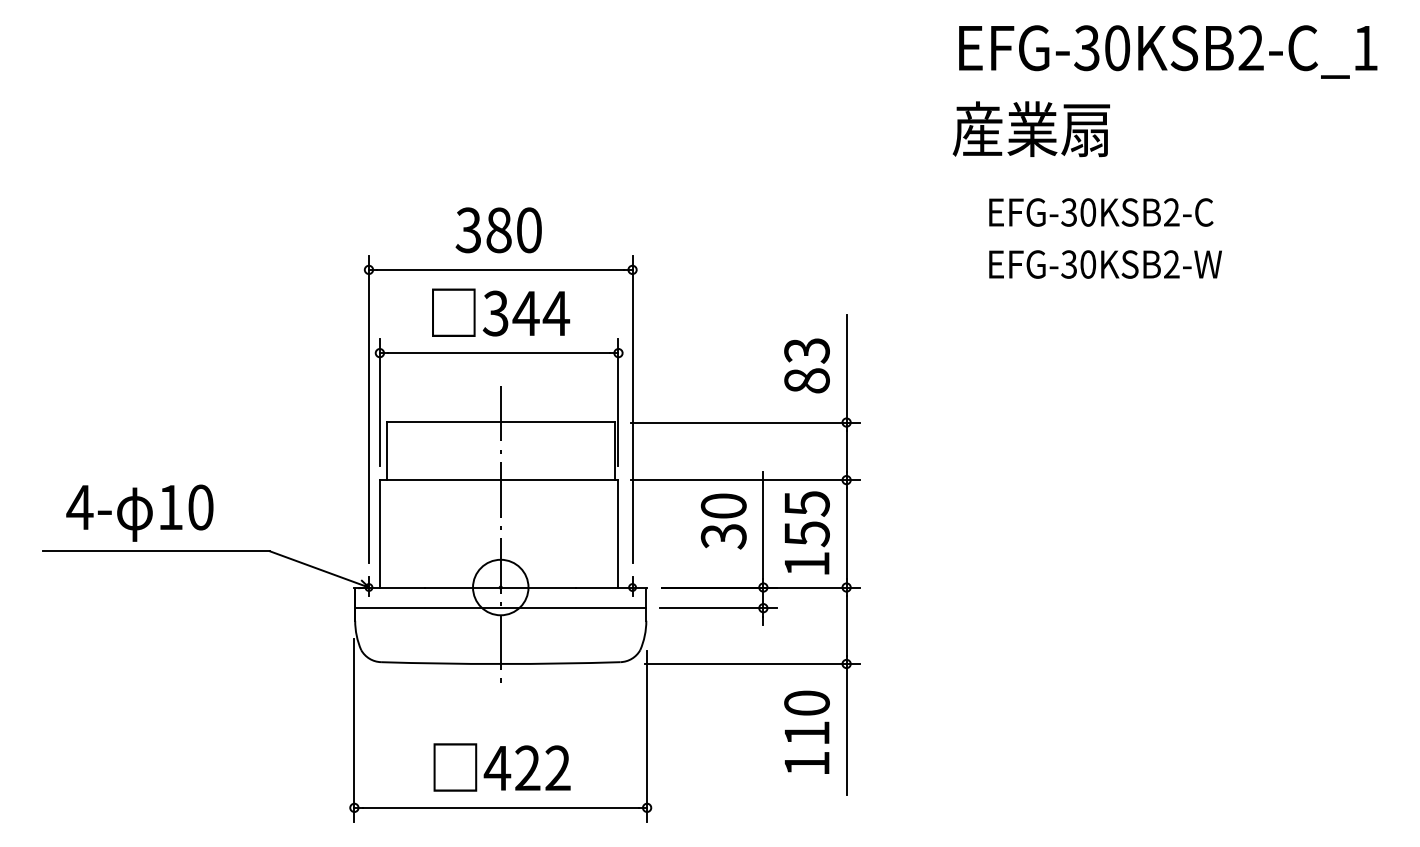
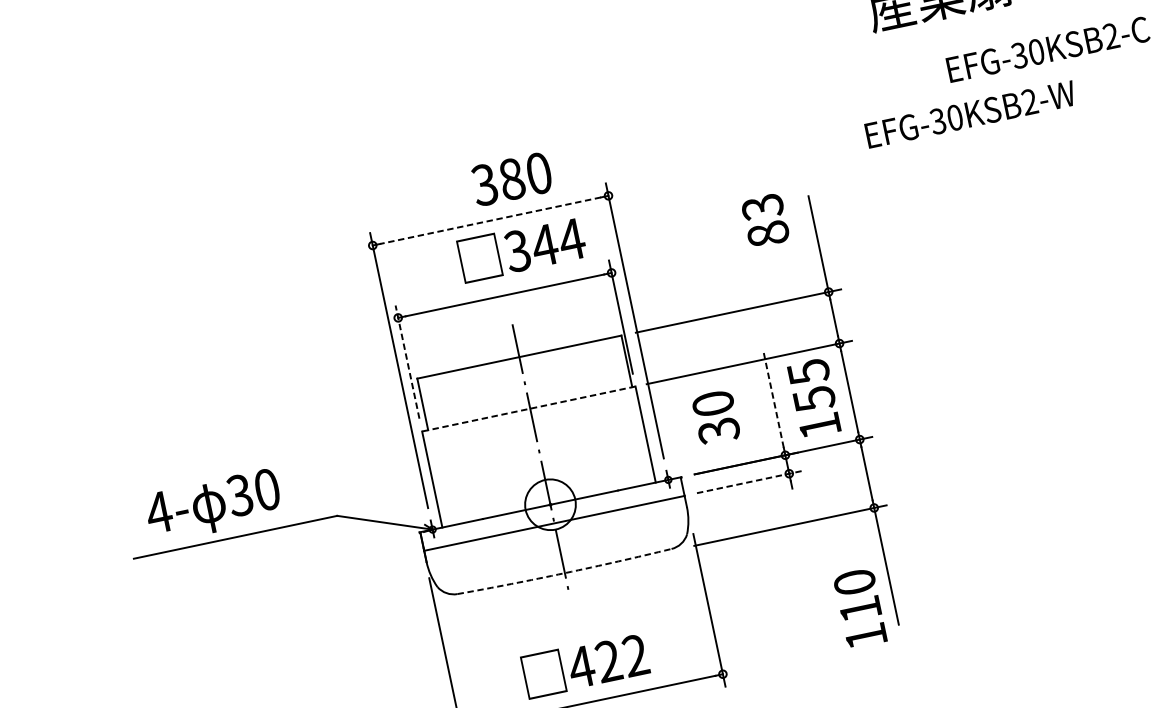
text: (1101, 212) -> (1048, 49), moved
text: (498, 230) -> (511, 179), moved
text: (1105, 264) -> (970, 114), moved
line: (500, 269) -> (490, 220), solid -> dashed
text: (501, 312) -> (522, 249), moved
text: (806, 365) -> (764, 220), moved
line: (379, 402) -> (407, 362), solid -> dashed
line: (498, 480) -> (528, 409), solid -> dashed
text: (169, 507) -> (239, 495), 10 -> 30
text: (723, 521) -> (715, 417), moved
line: (763, 525) -> (773, 399), solid -> dashed
line: (718, 608) -> (749, 482), solid -> dashed
arc: (500, 664) -> (564, 573), solid -> dashed
text: (806, 731) -> (859, 607), moved

